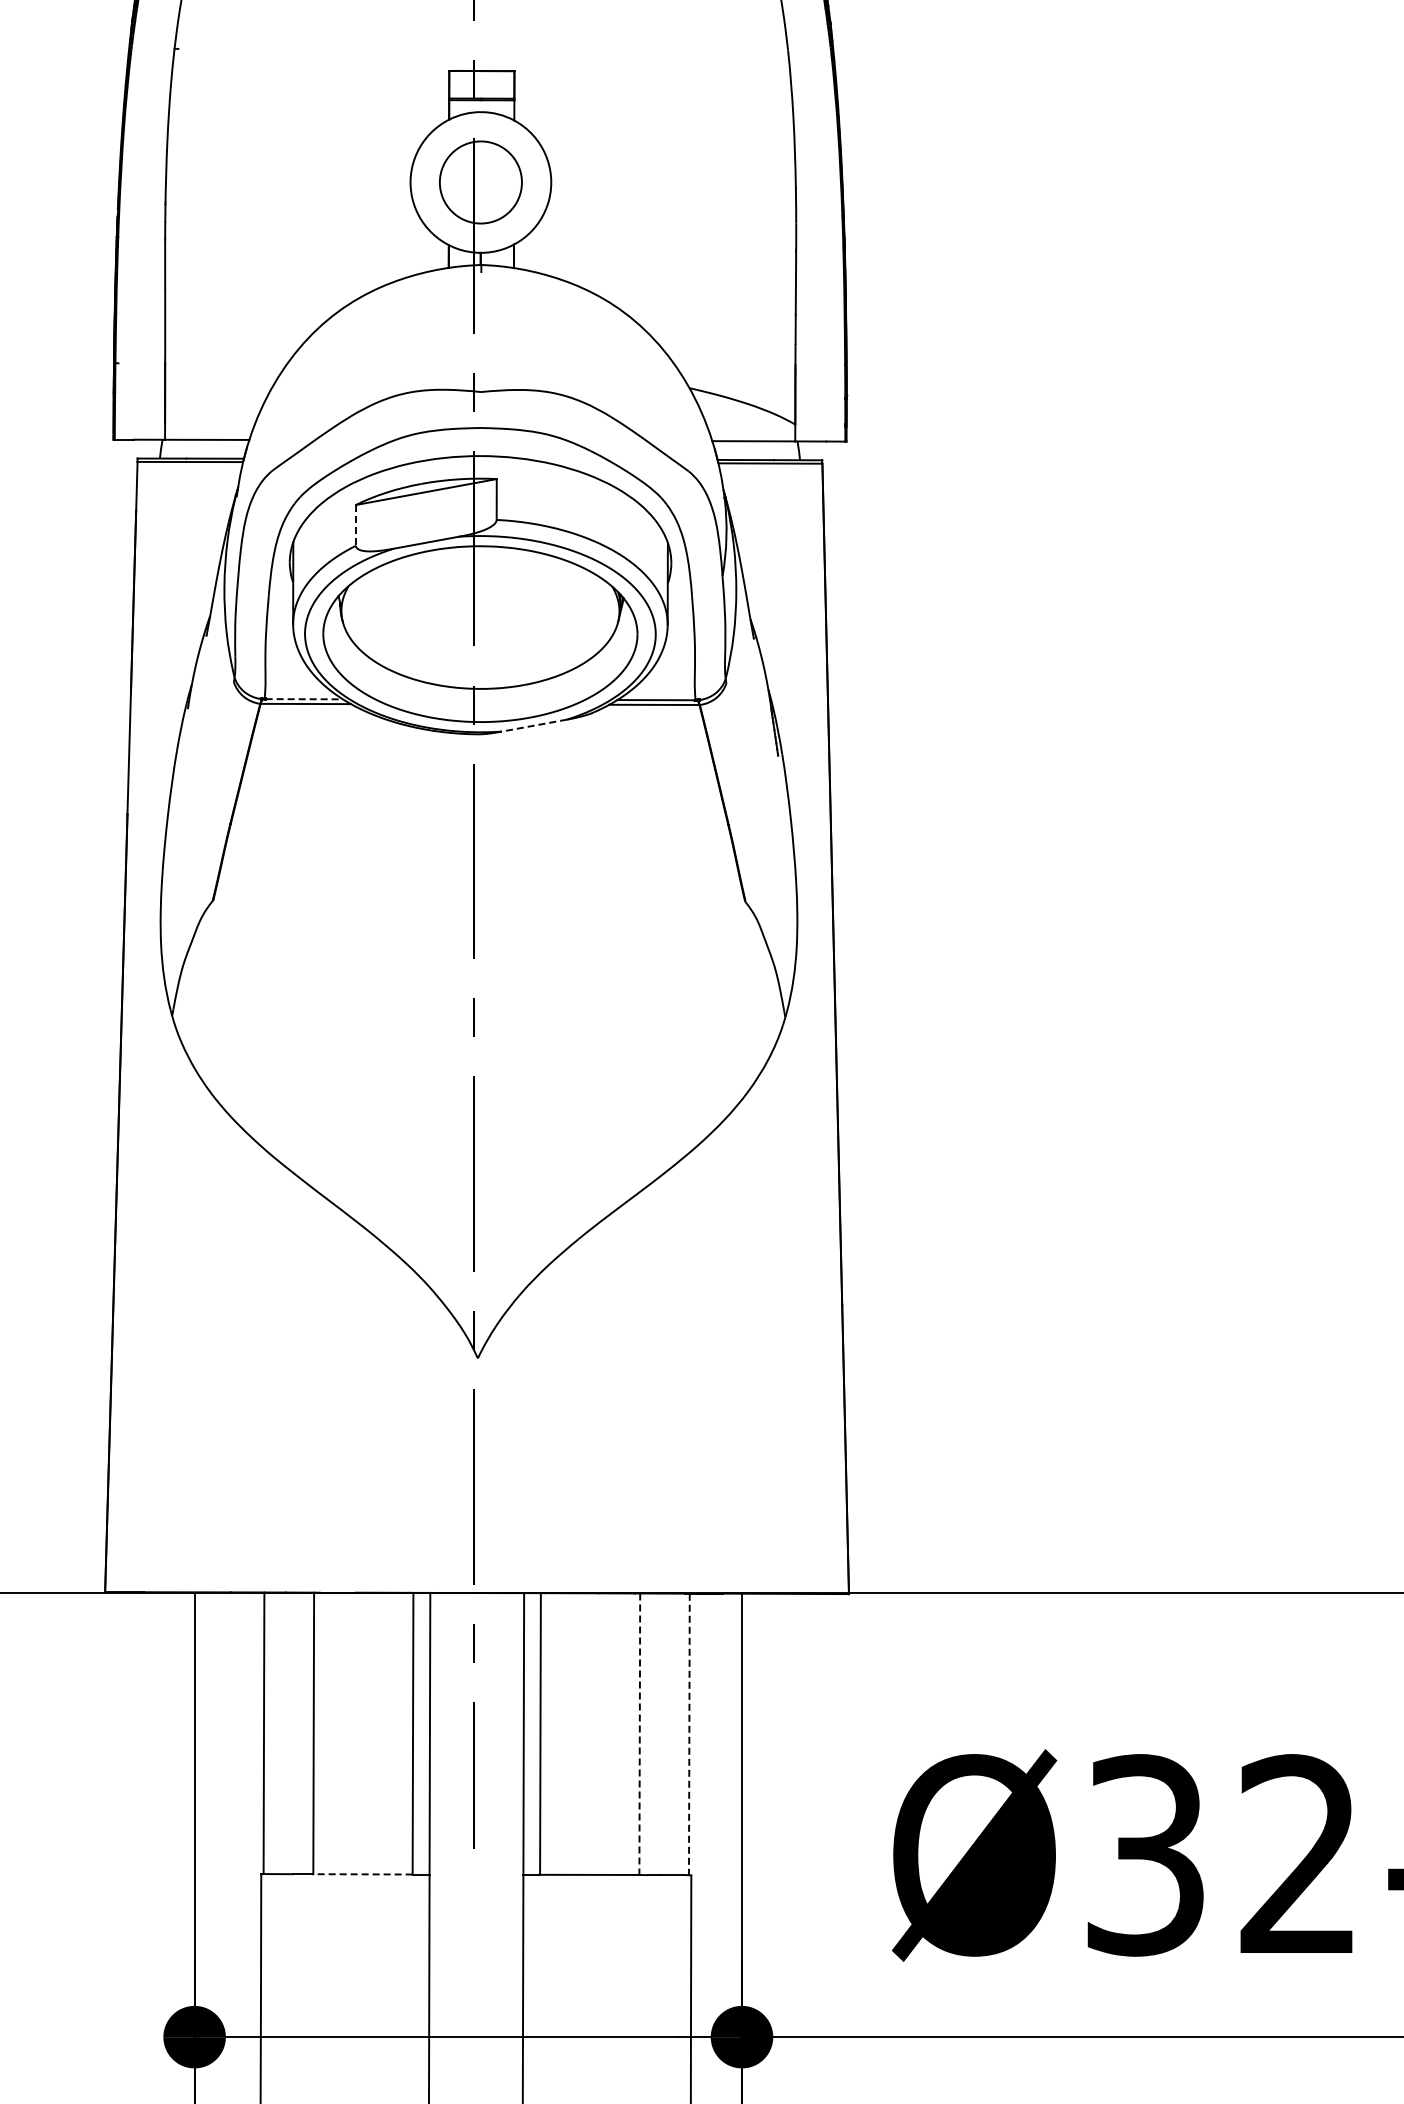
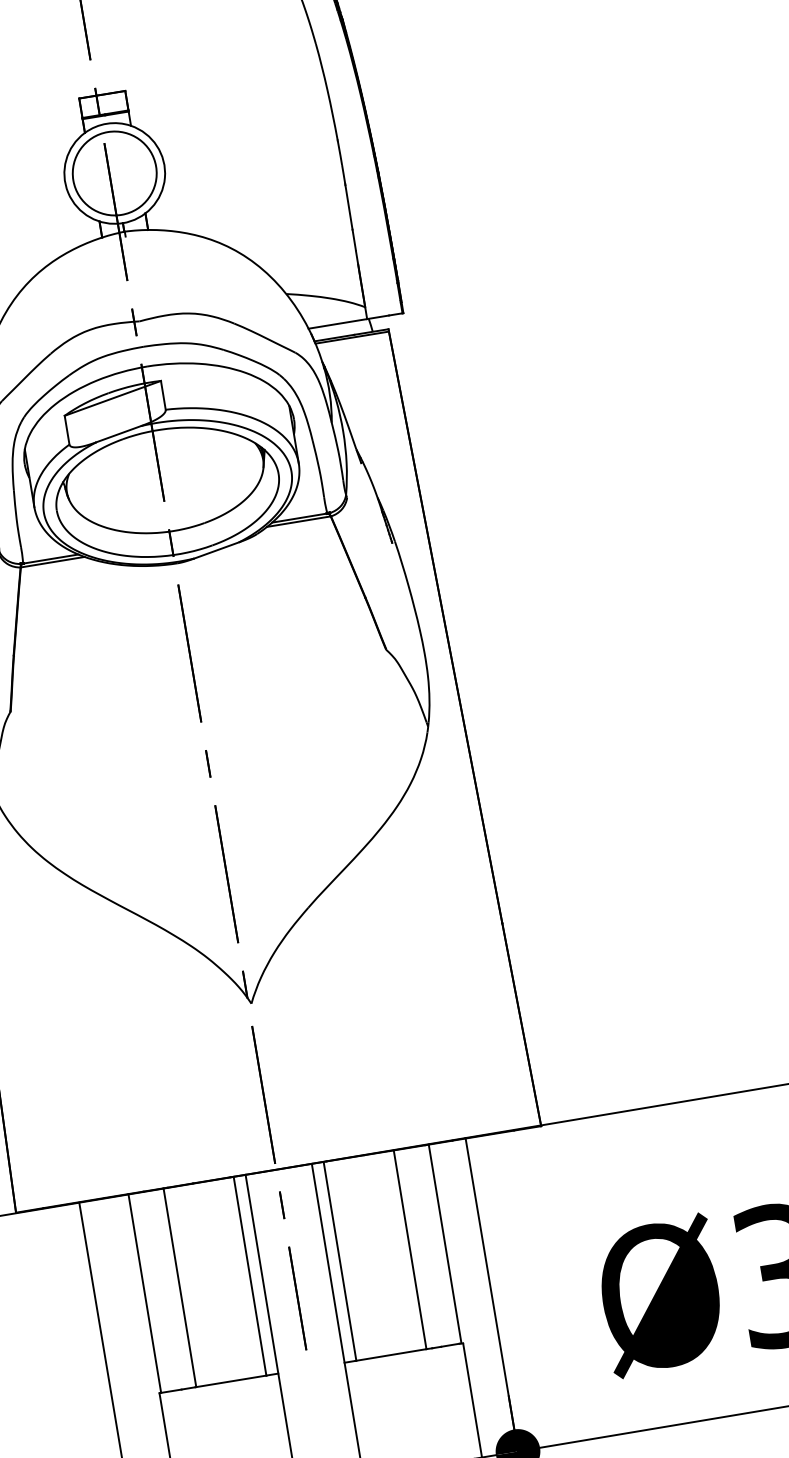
circle: (480, 182) -> (114, 173), size x1.43
line: (356, 525) -> (67, 430), dashed -> solid
line: (304, 699) -> (51, 559), dashed -> solid
line: (534, 725) -> (216, 550), dashed -> solid
line: (639, 1734) -> (409, 1250), dashed -> solid
line: (689, 1734) -> (445, 1244), dashed -> solid
line: (361, 1874) -> (230, 1381), dashed -> solid

